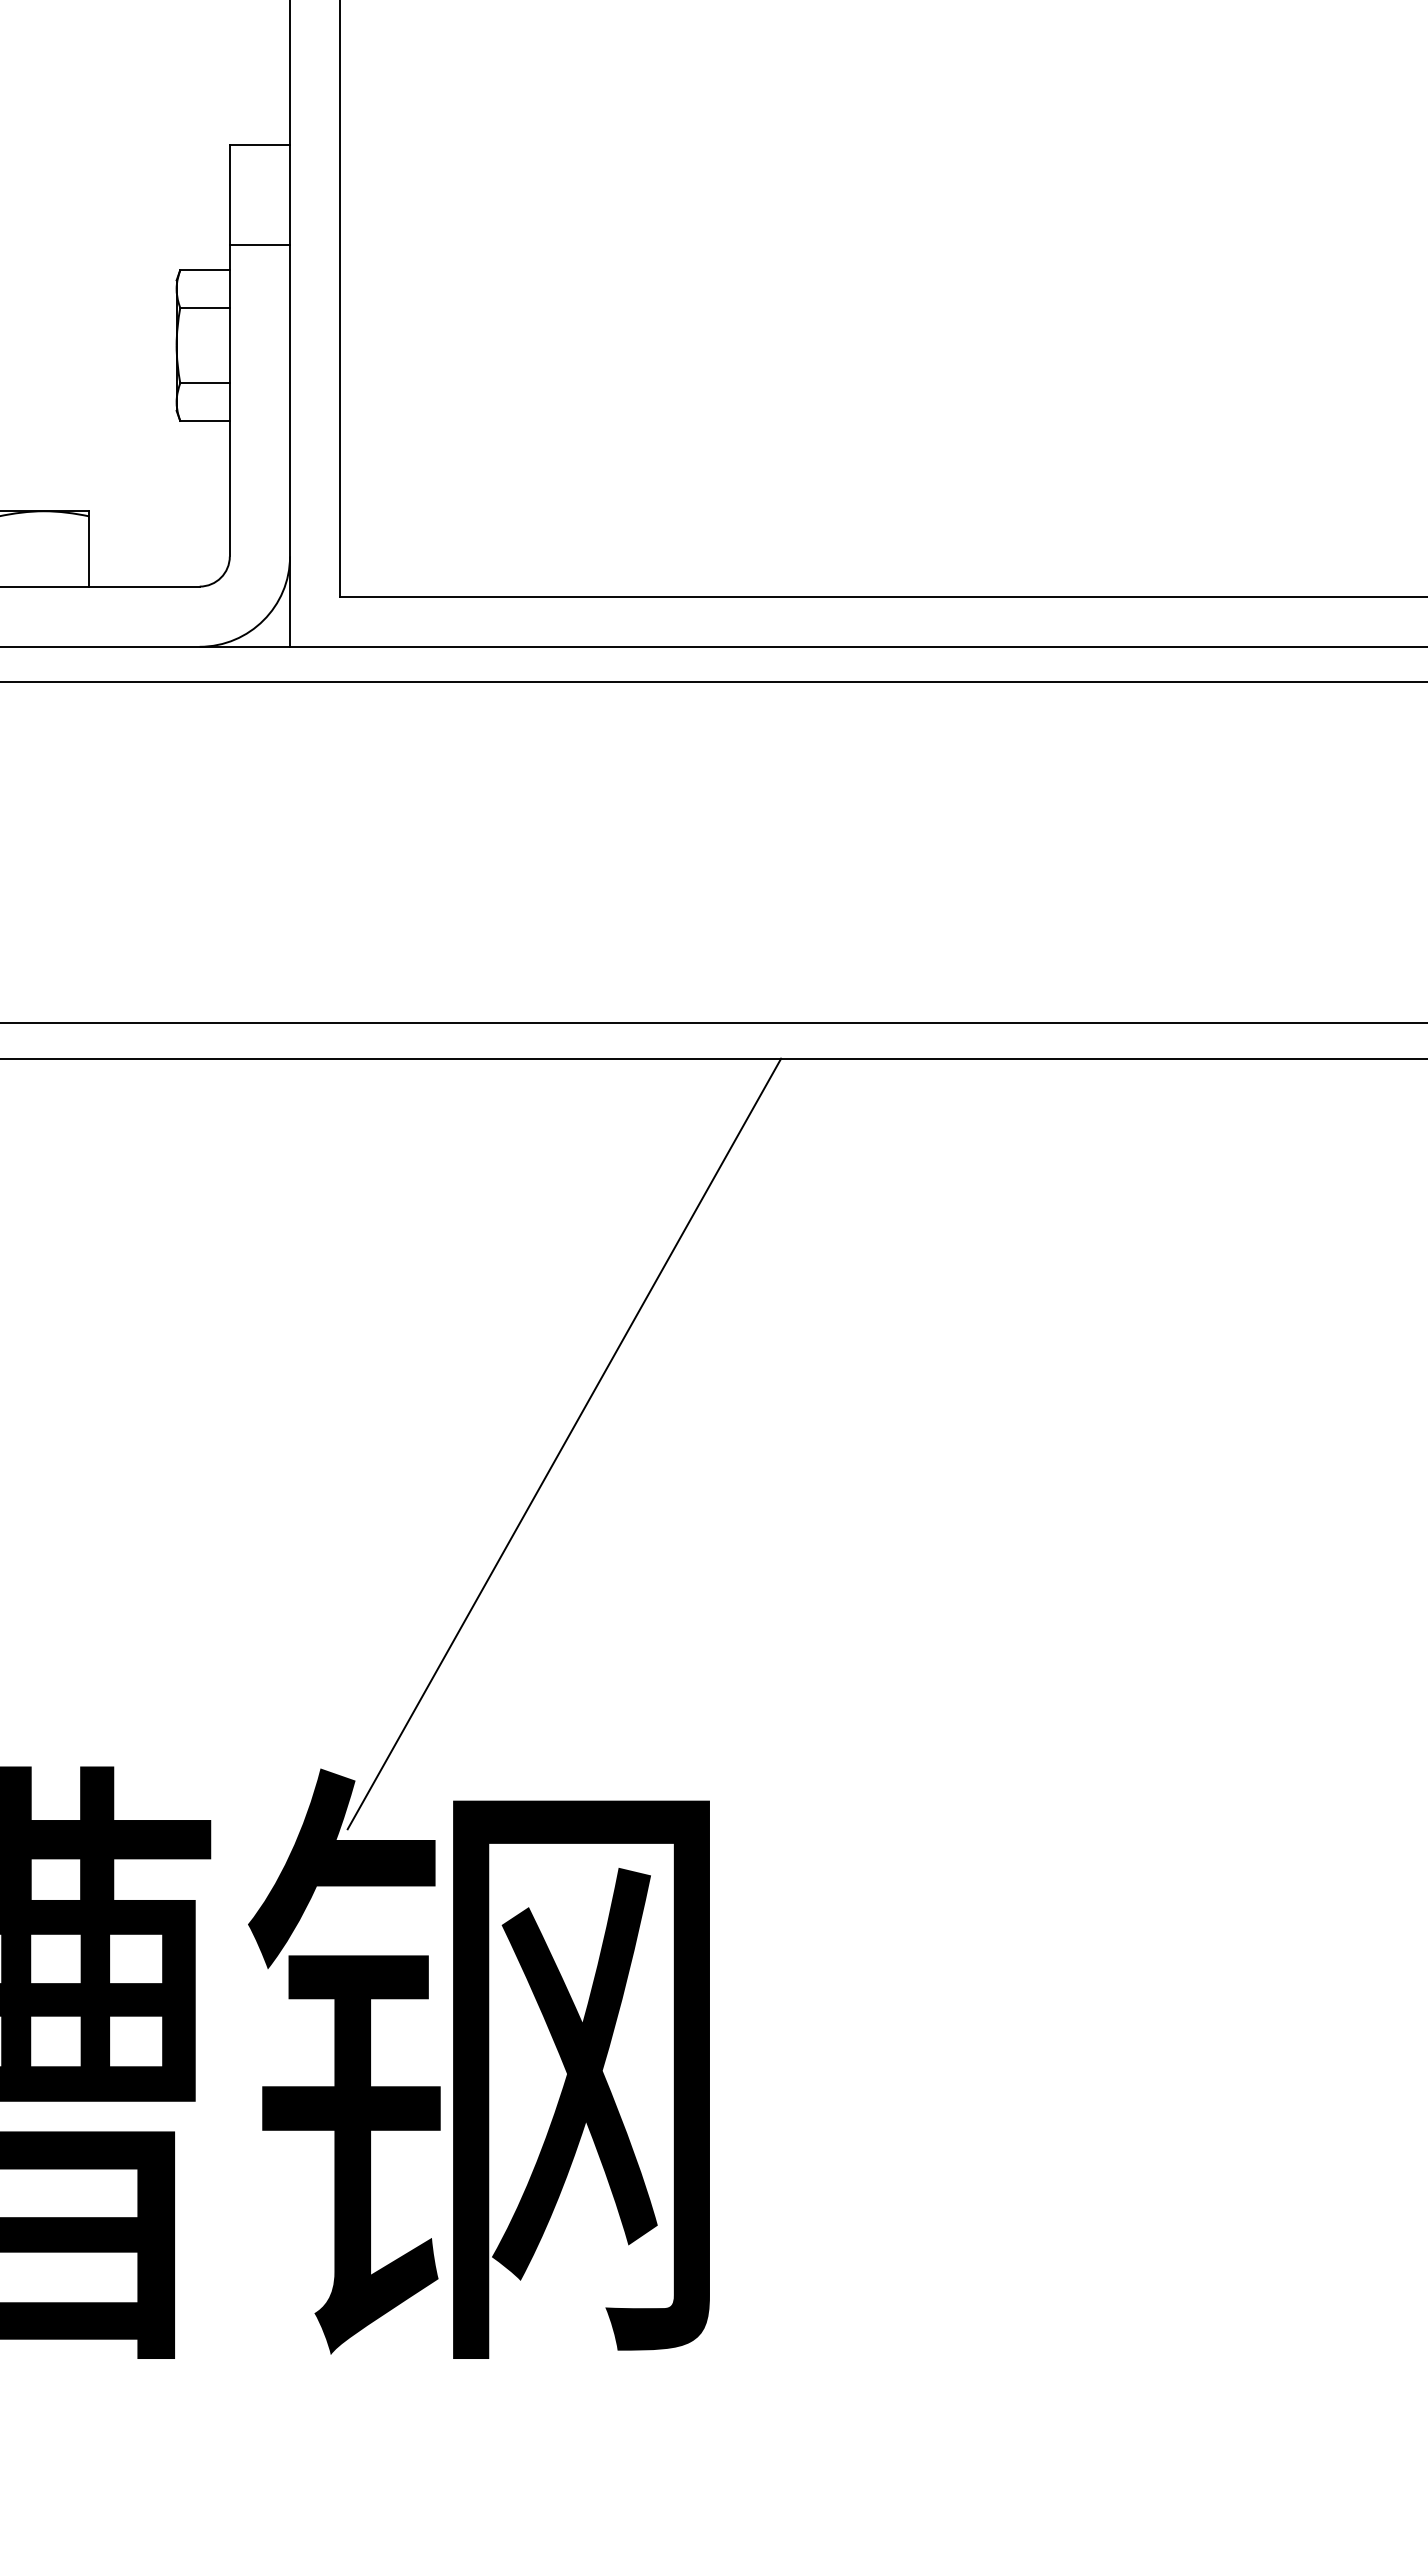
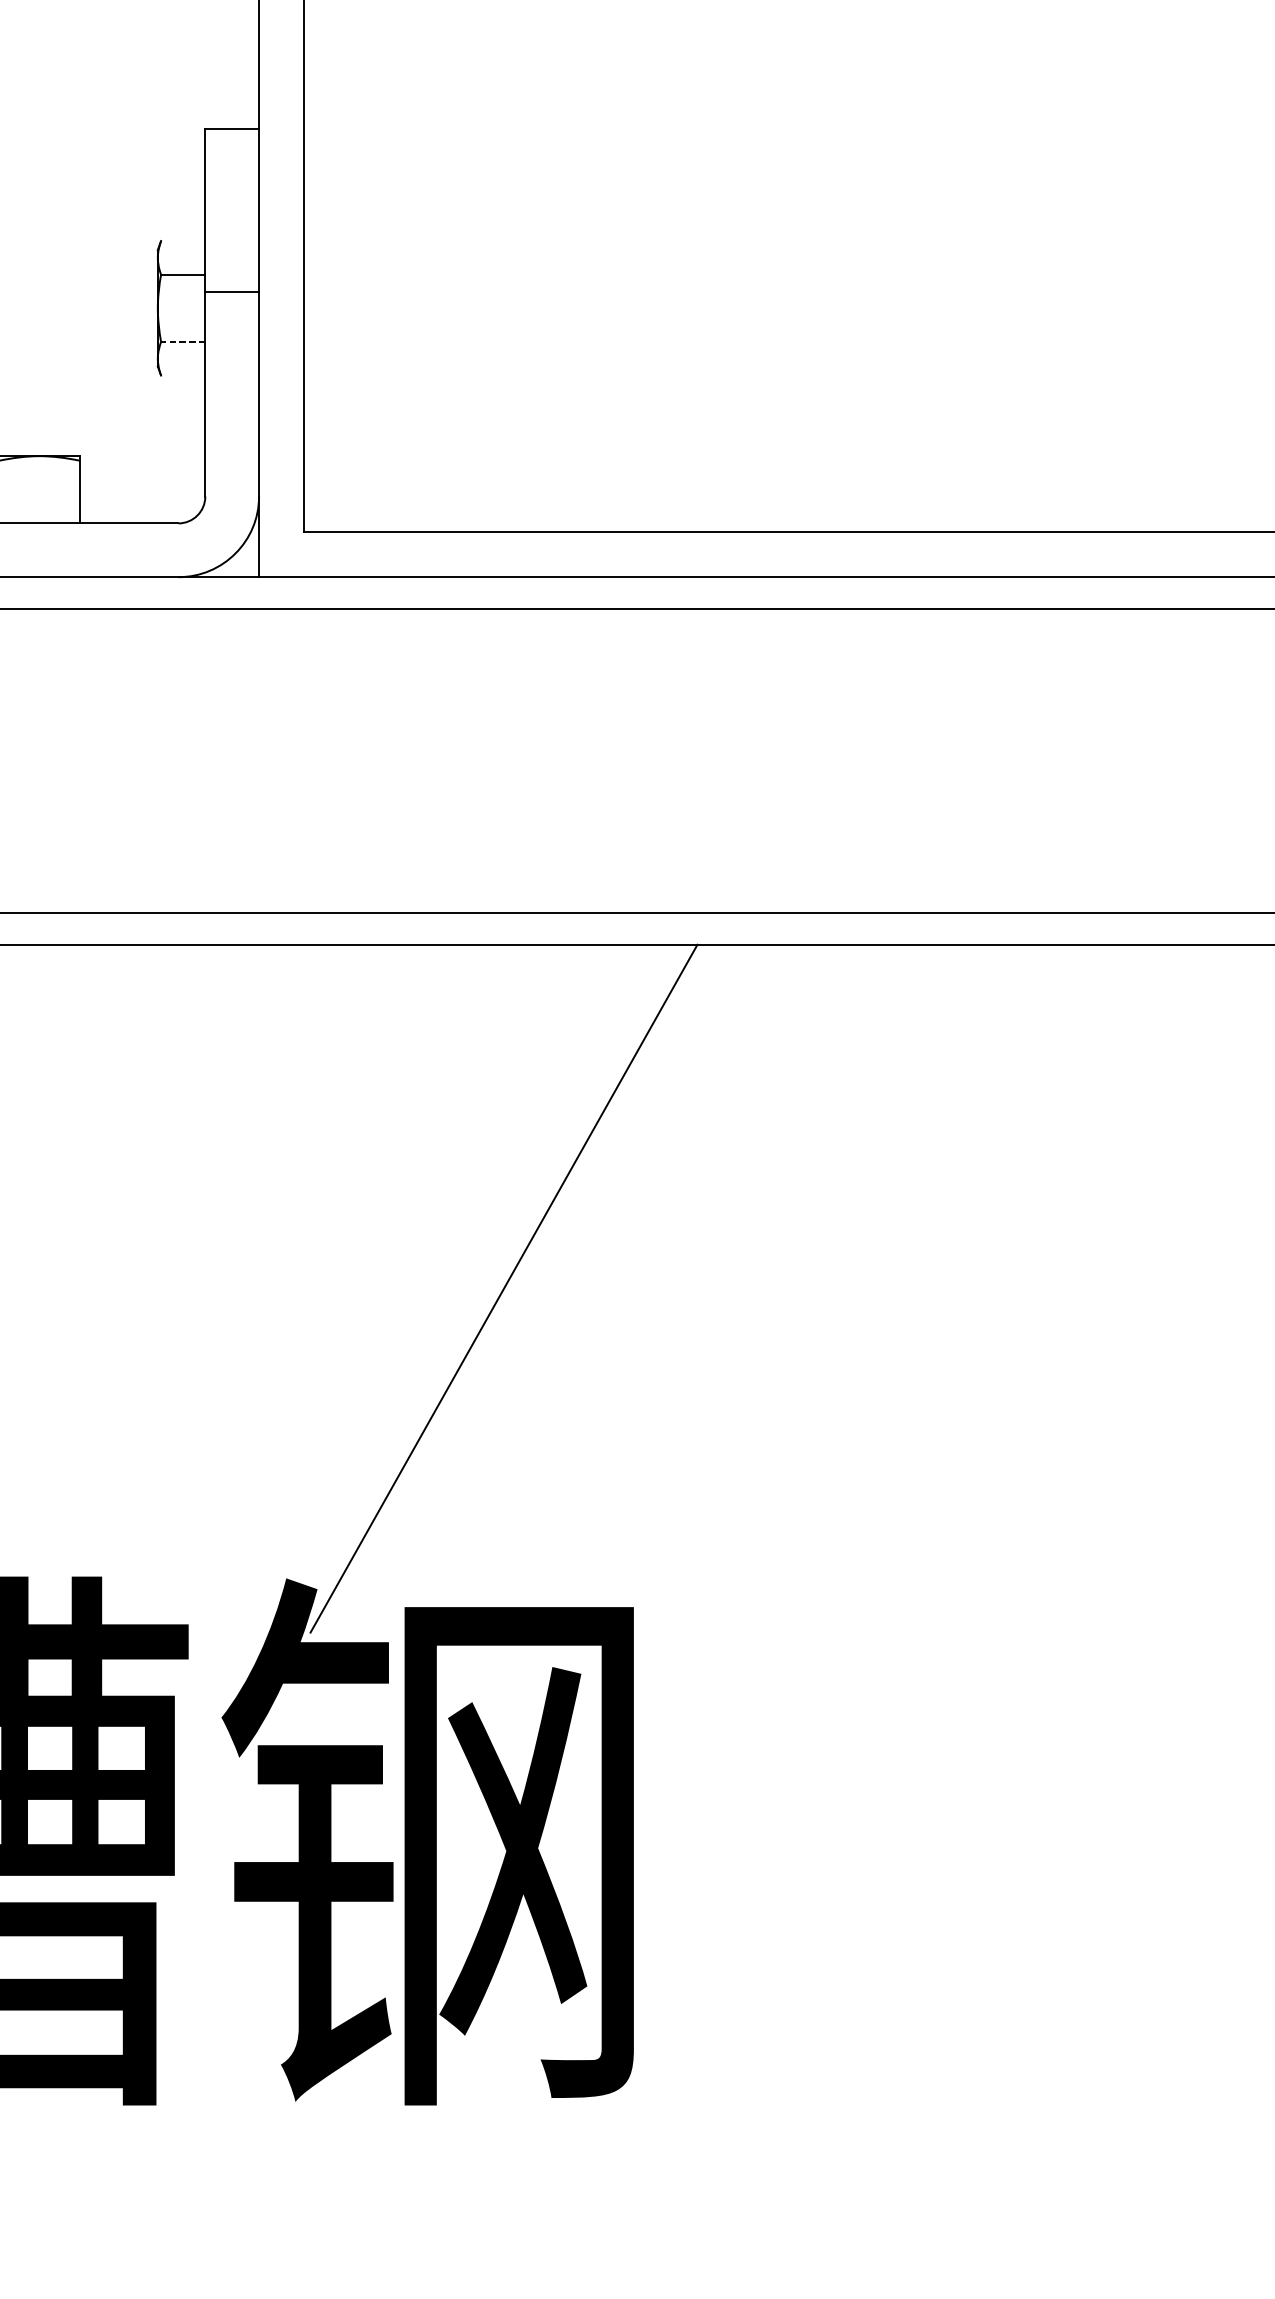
line: (259, 245) -> (231, 292), moved
line: (204, 270) -> (182, 241), removed
line: (205, 383) -> (183, 342), solid -> dashed
line: (204, 420) -> (182, 375), removed

